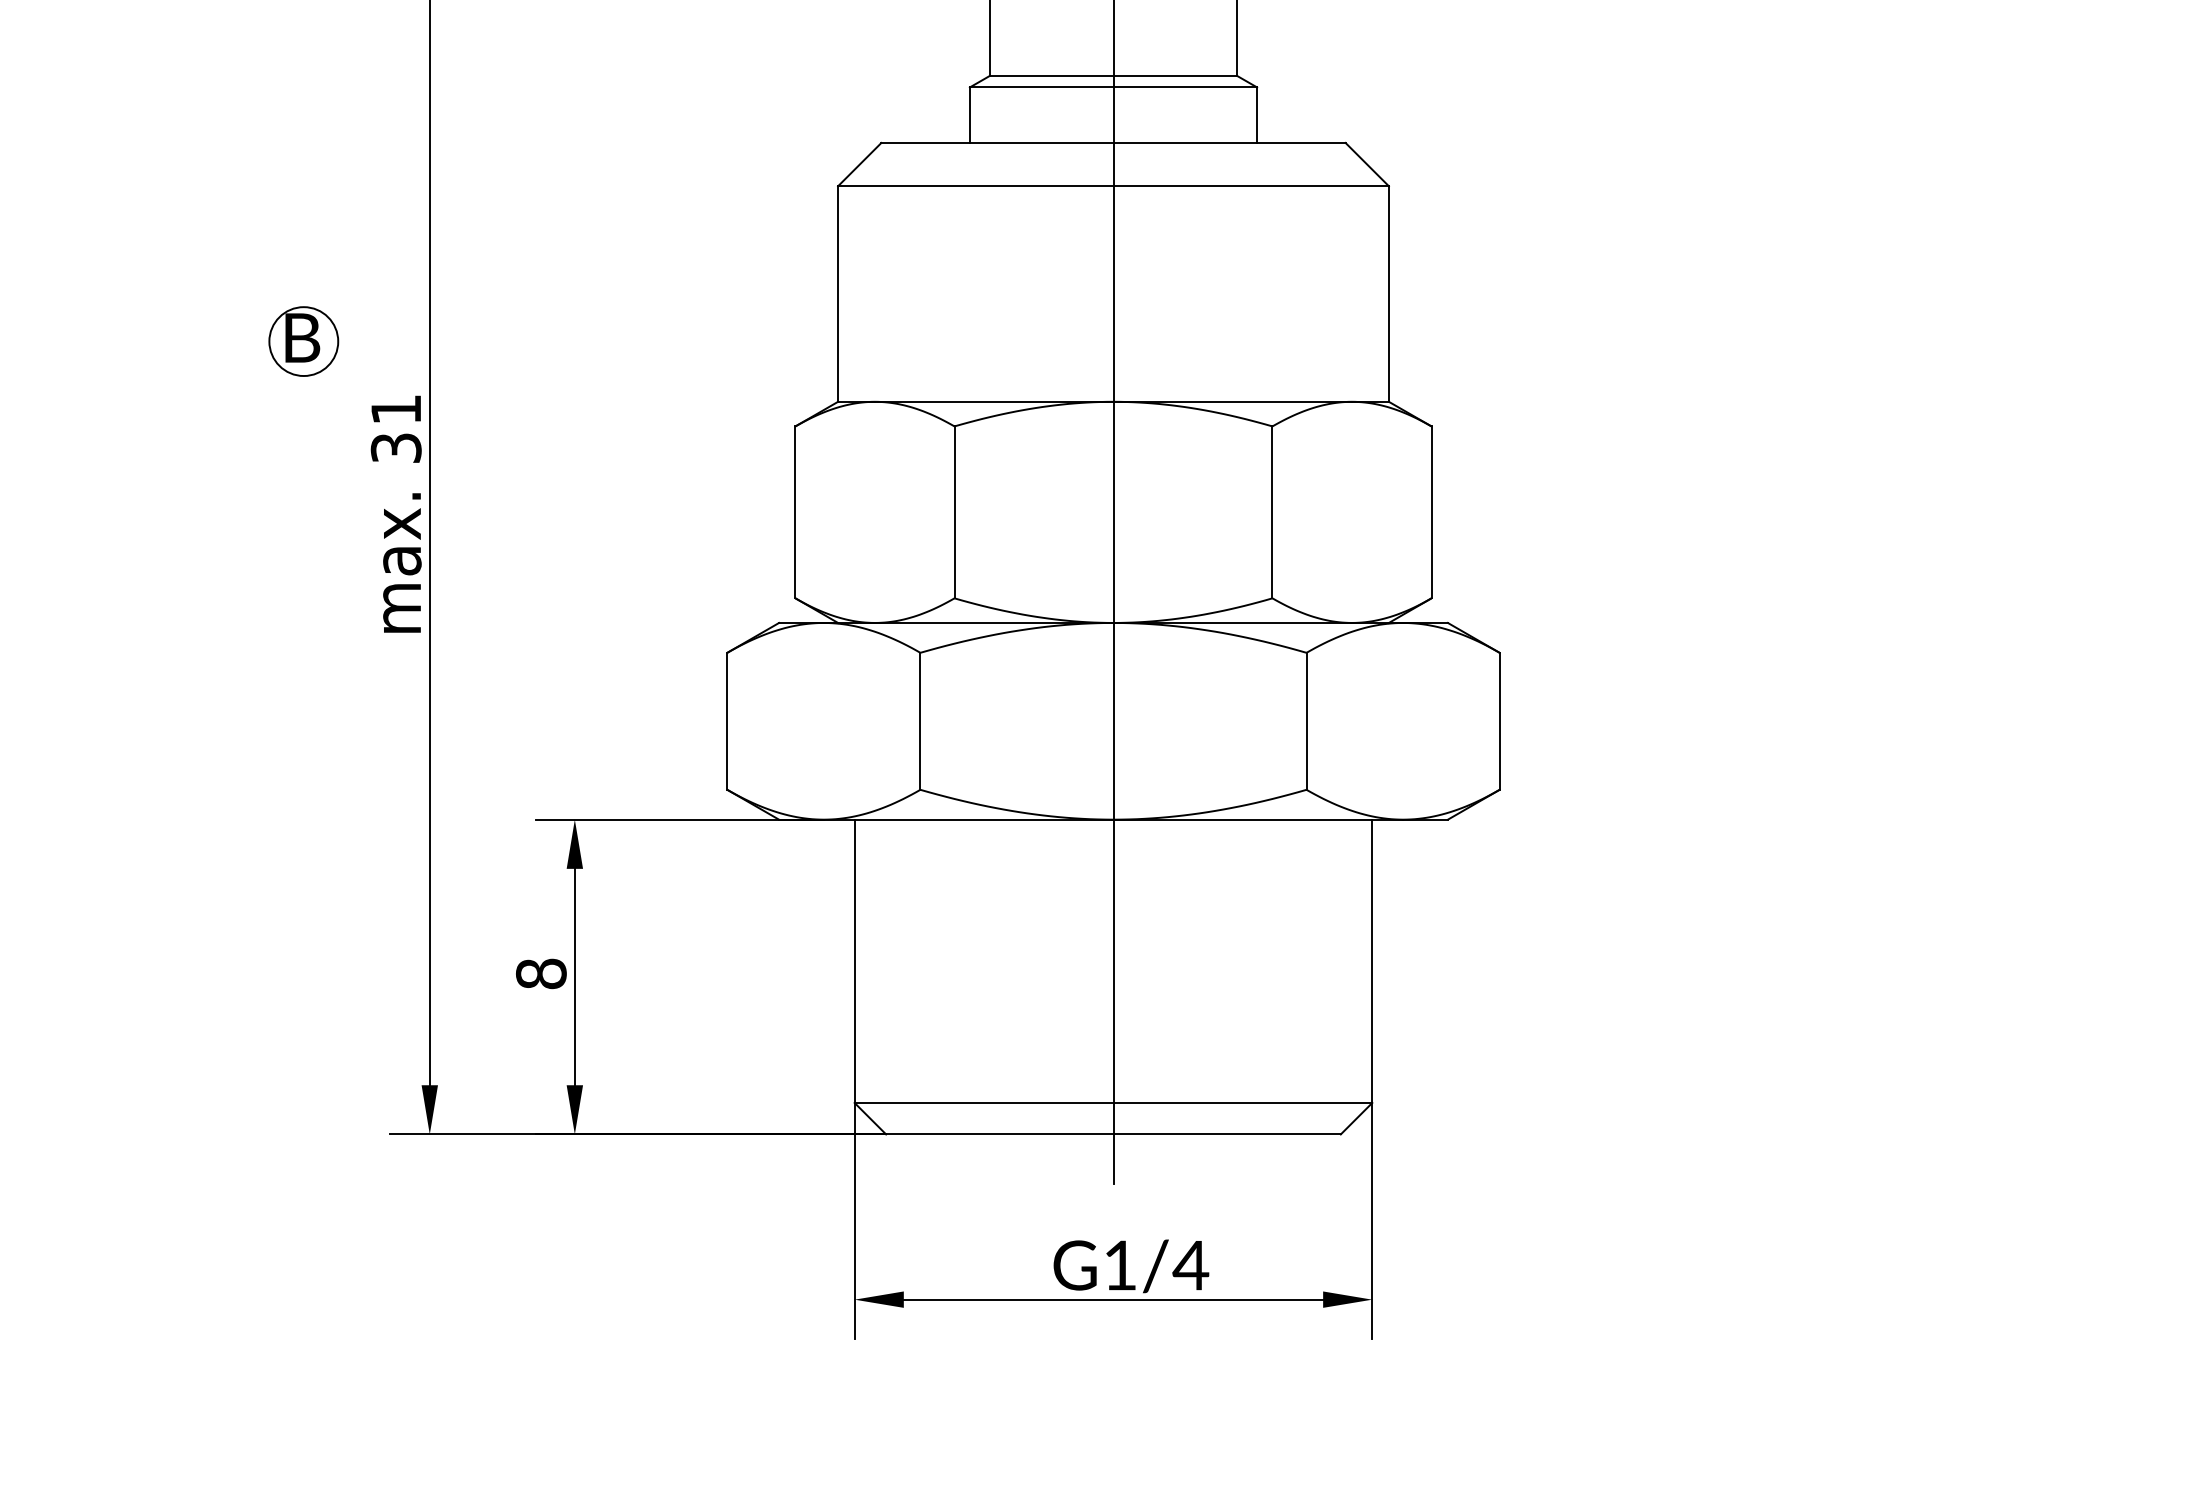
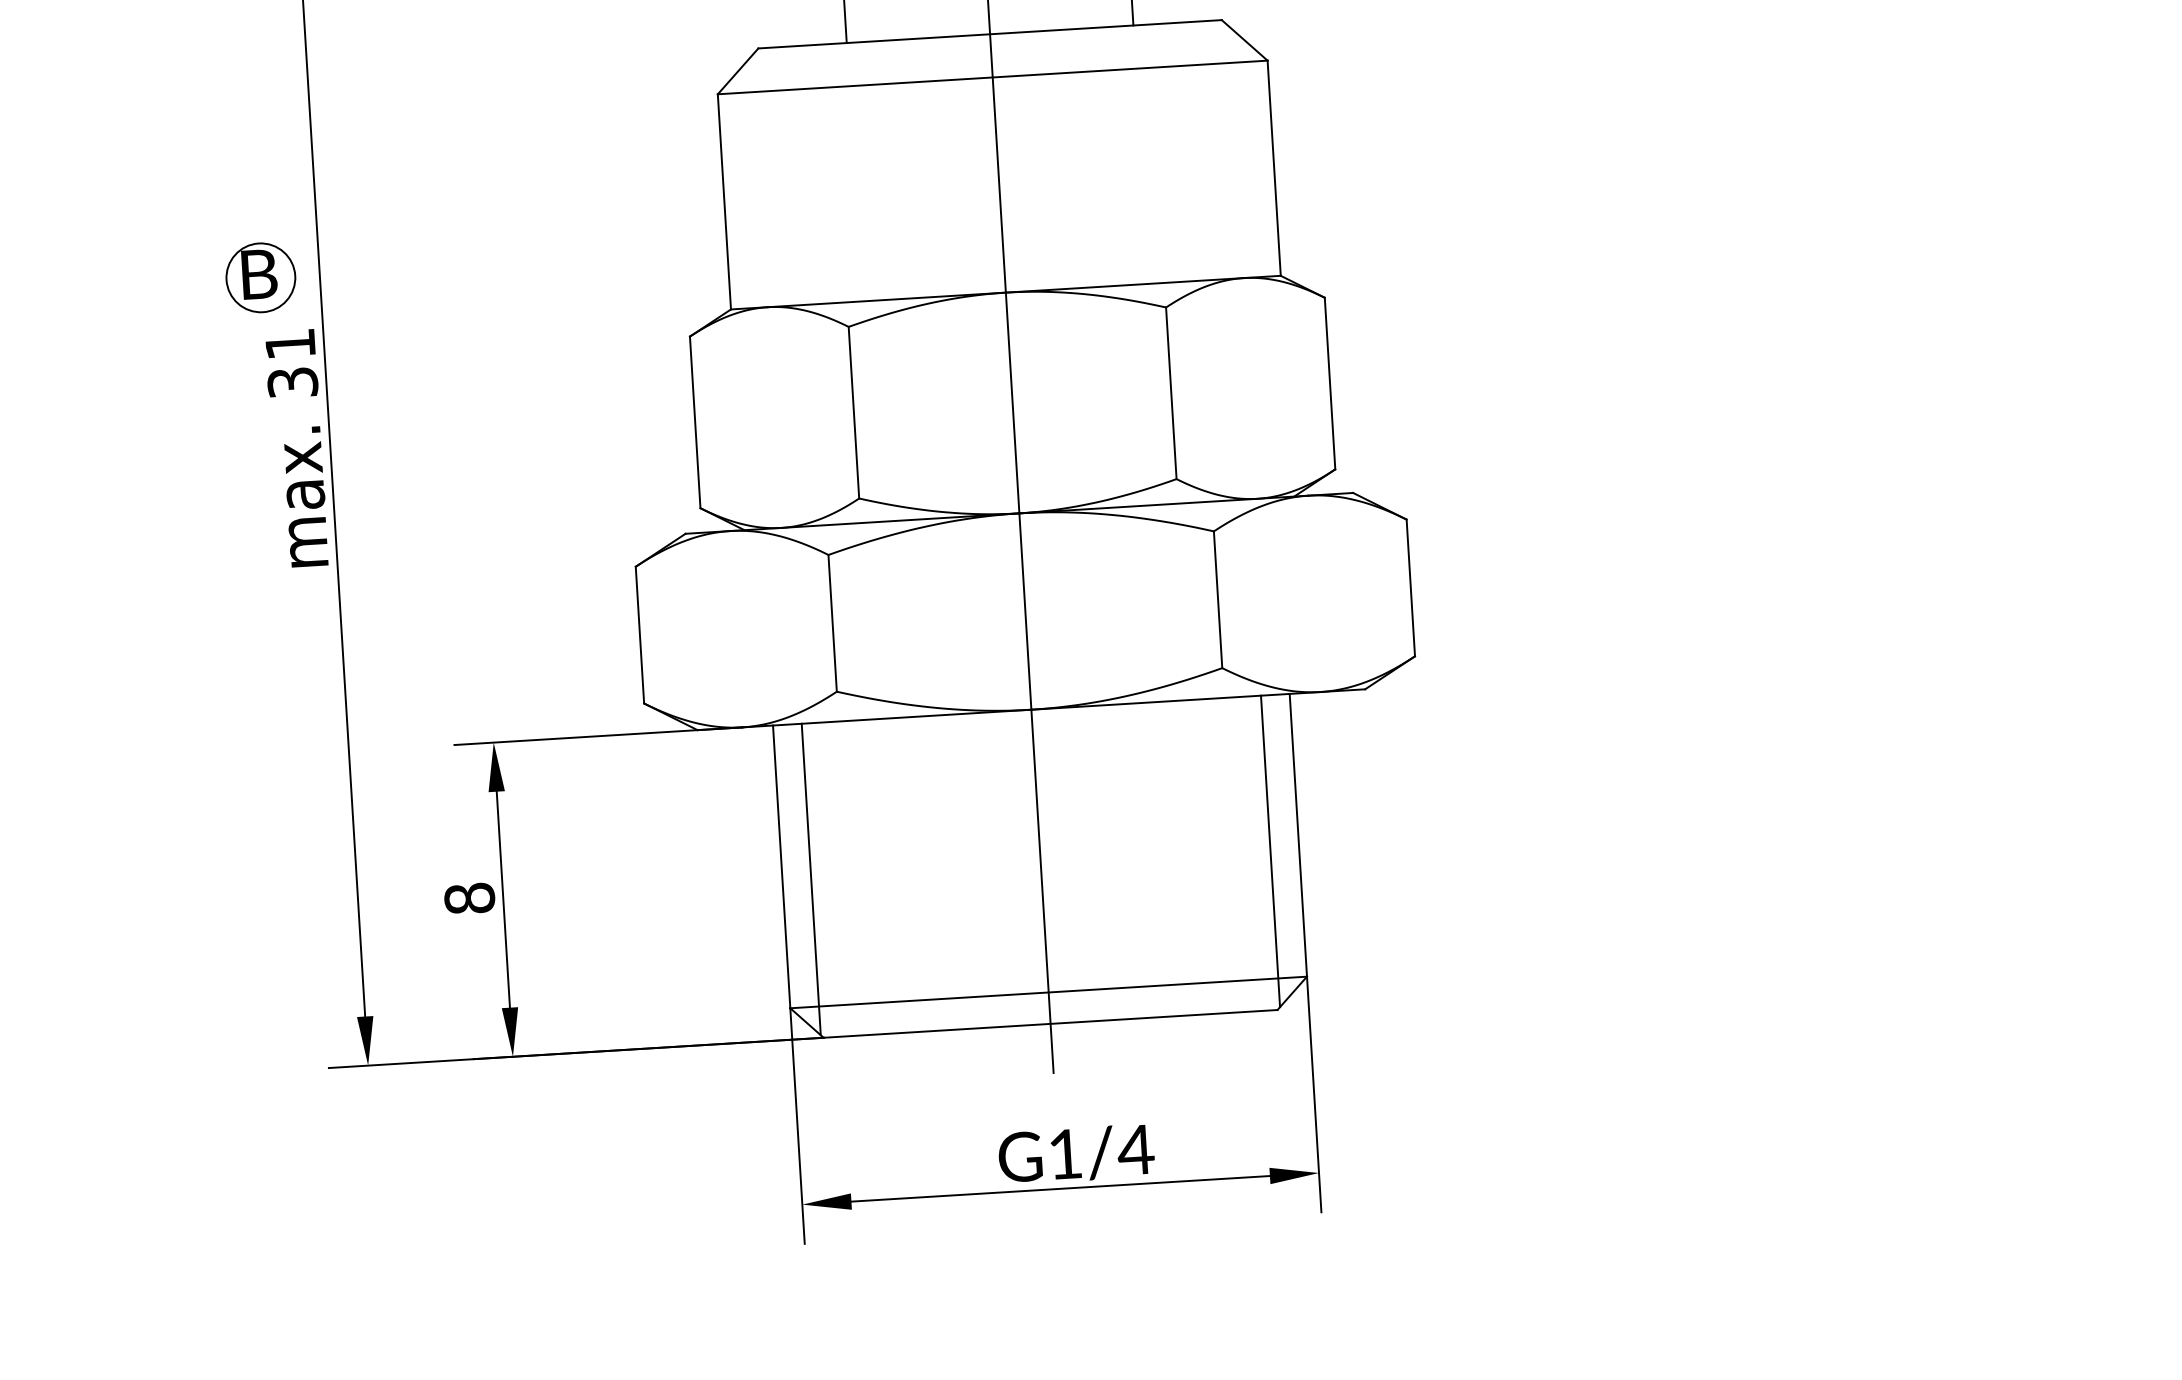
part: (303, 341) -> (260, 277), moved
line: (883, 975) -> (811, 879), added
line: (1343, 975) -> (1270, 851), added

